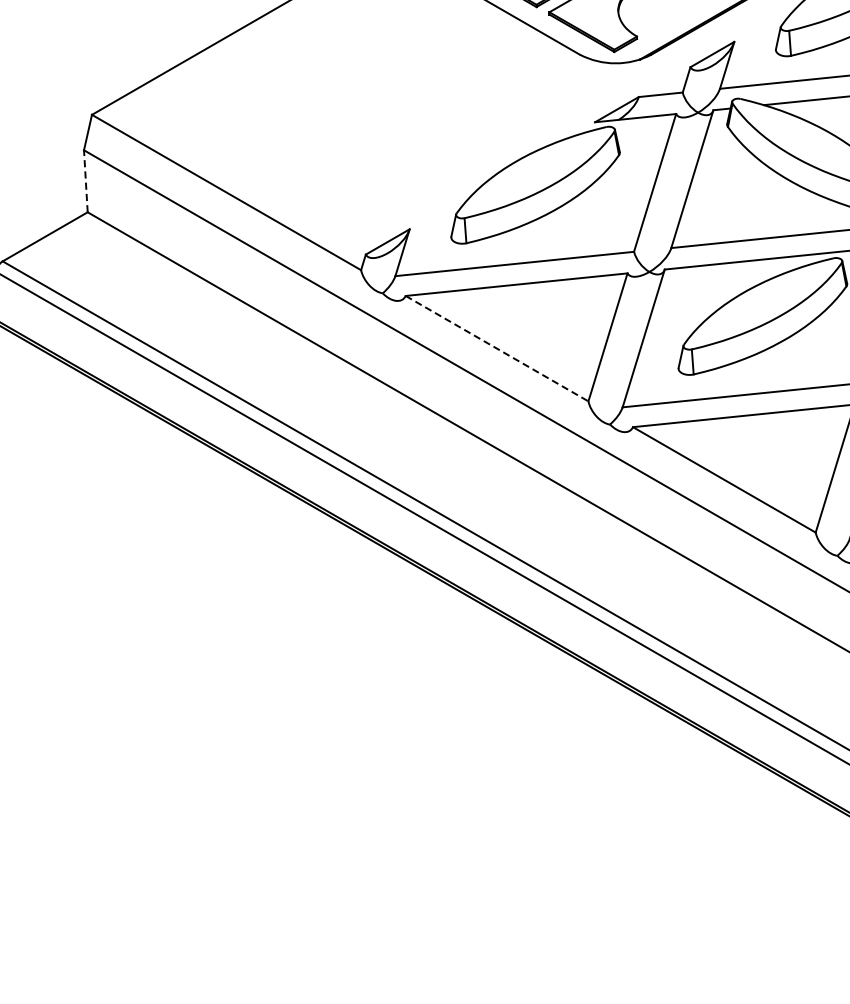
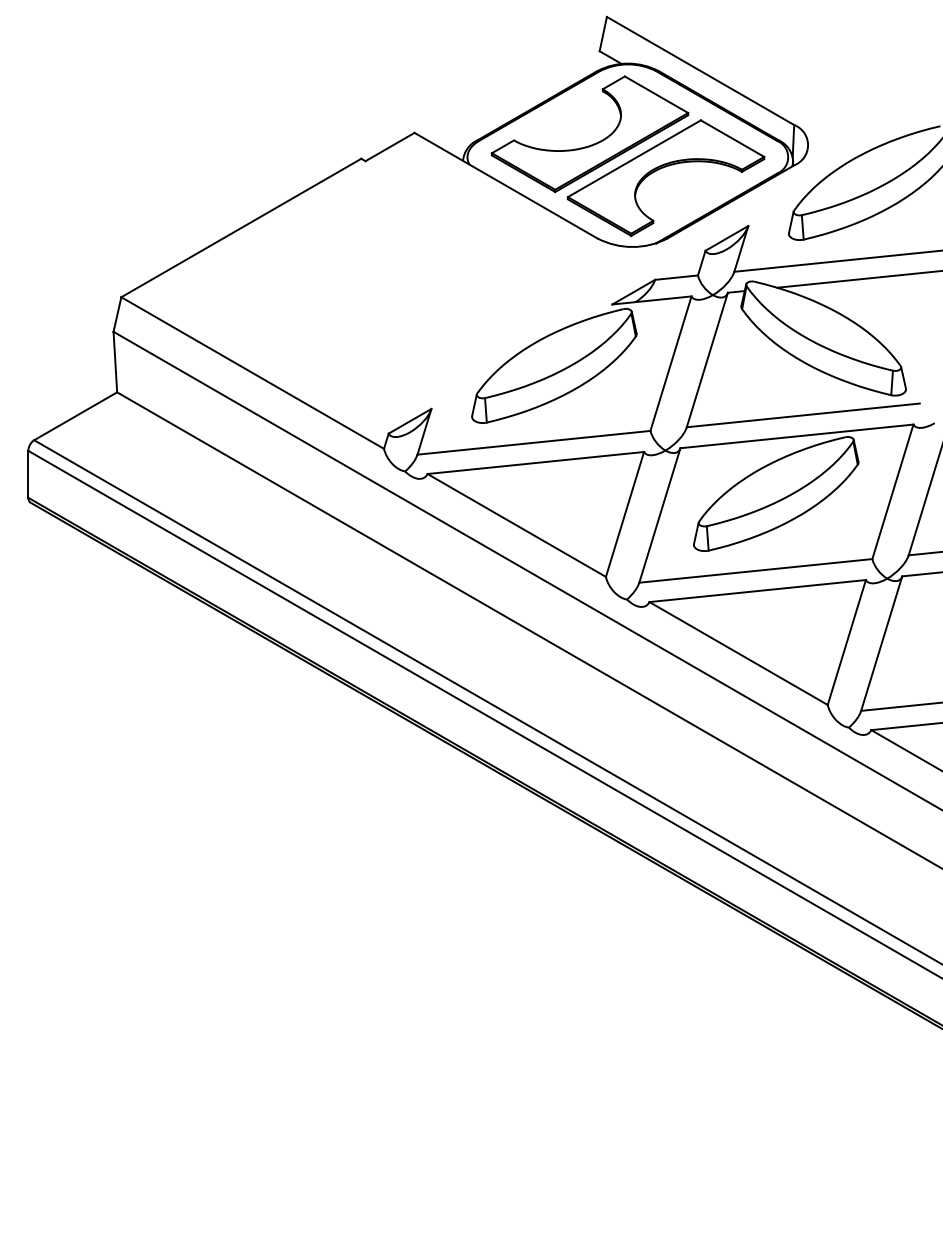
line: (85, 180) -> (115, 361), dashed -> solid
line: (496, 348) -> (516, 525), dashed -> solid

